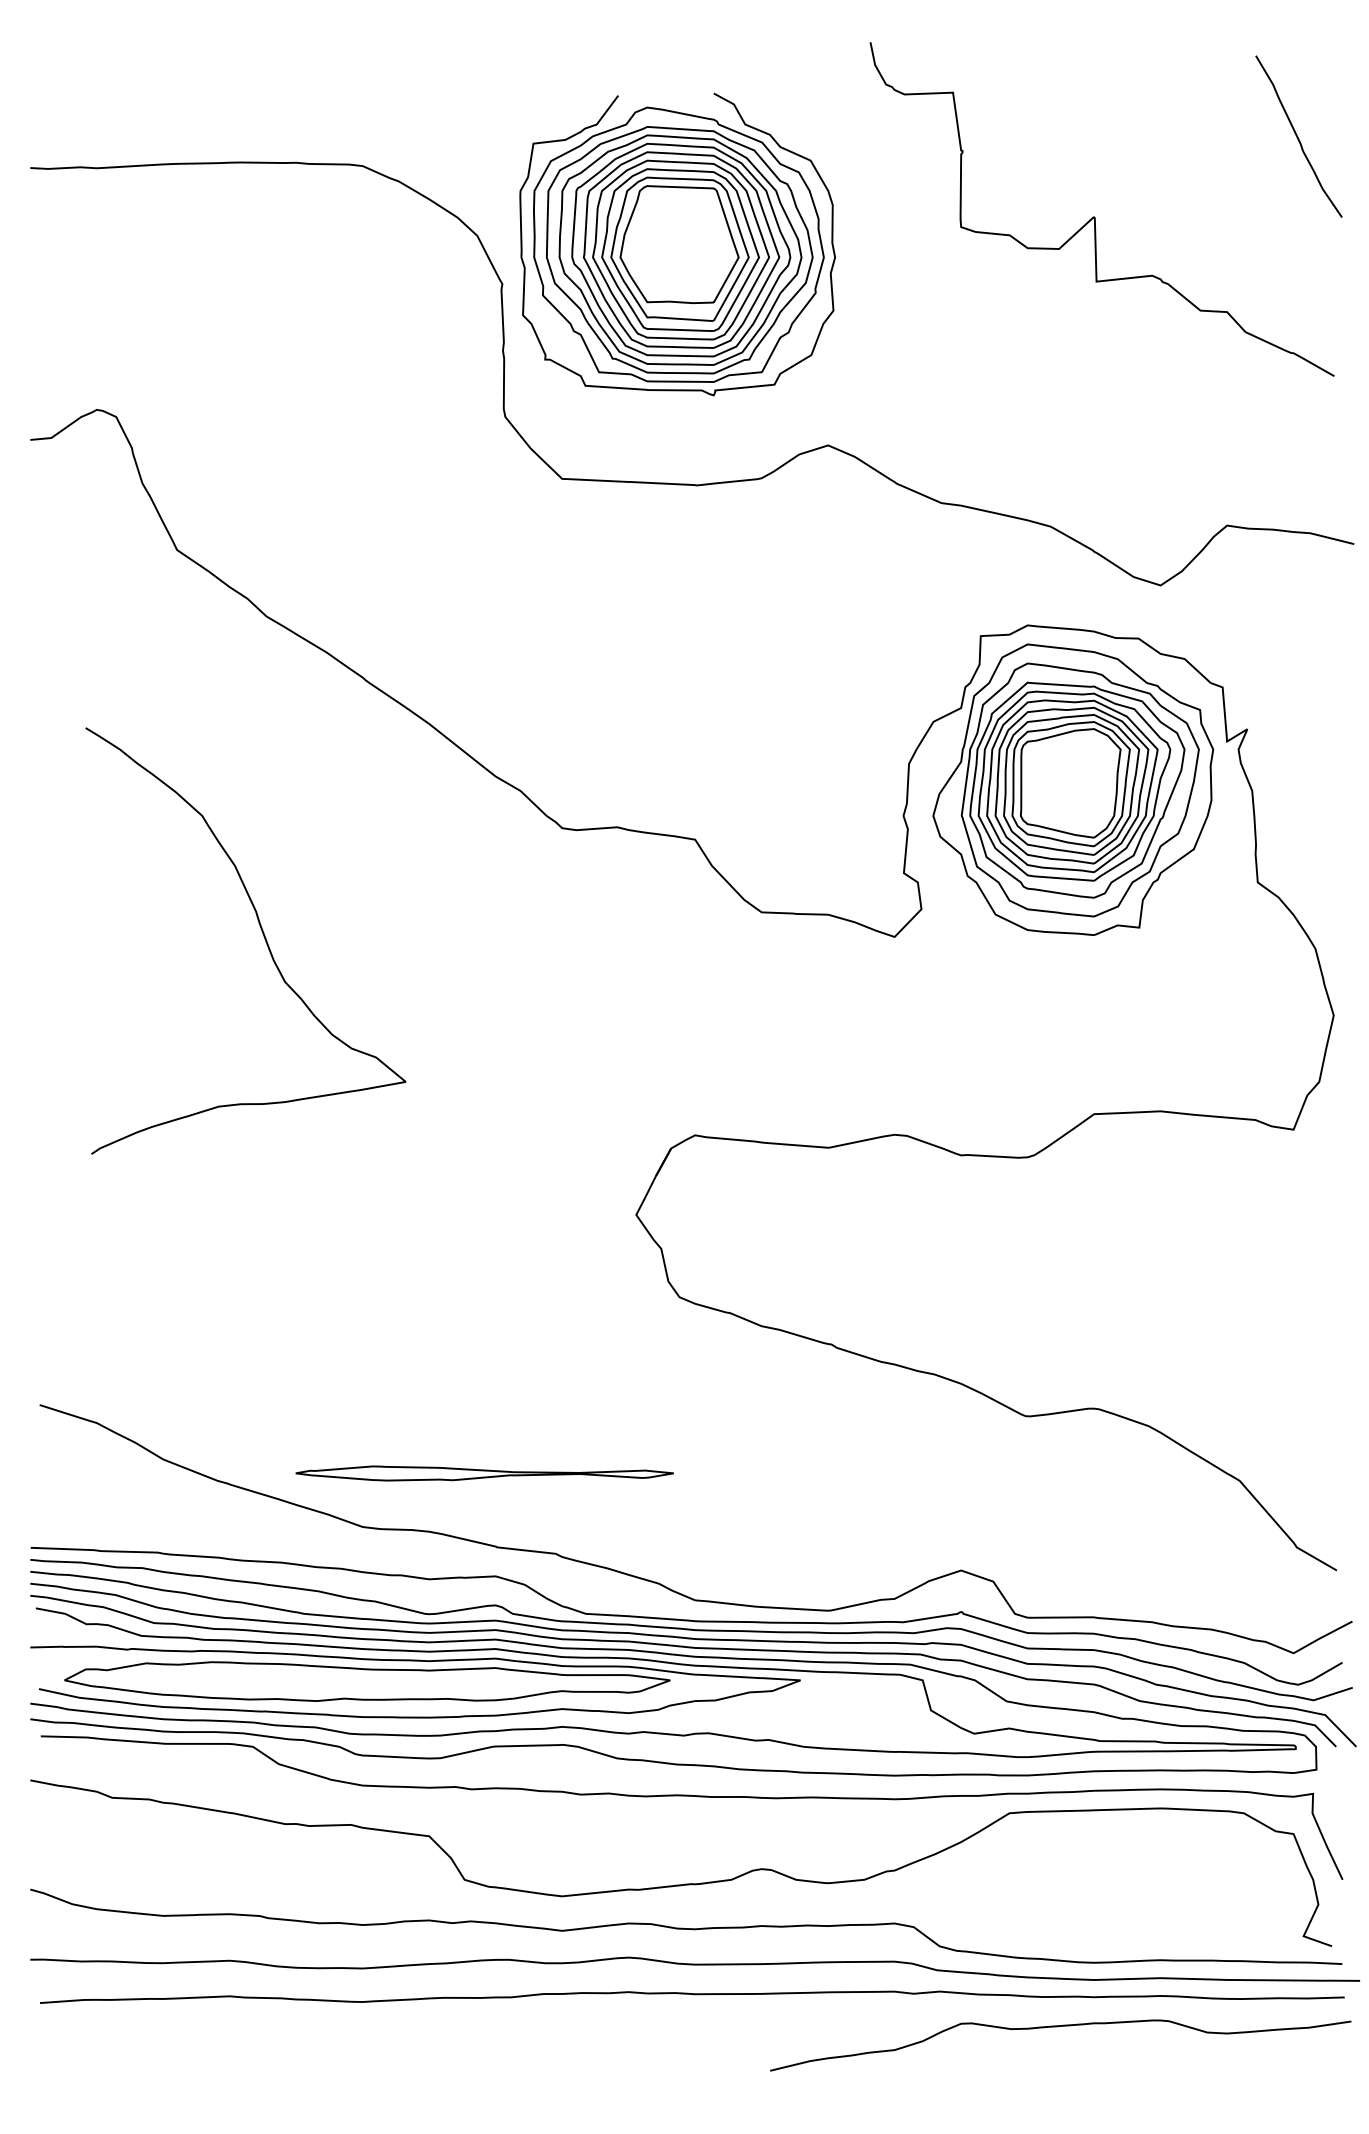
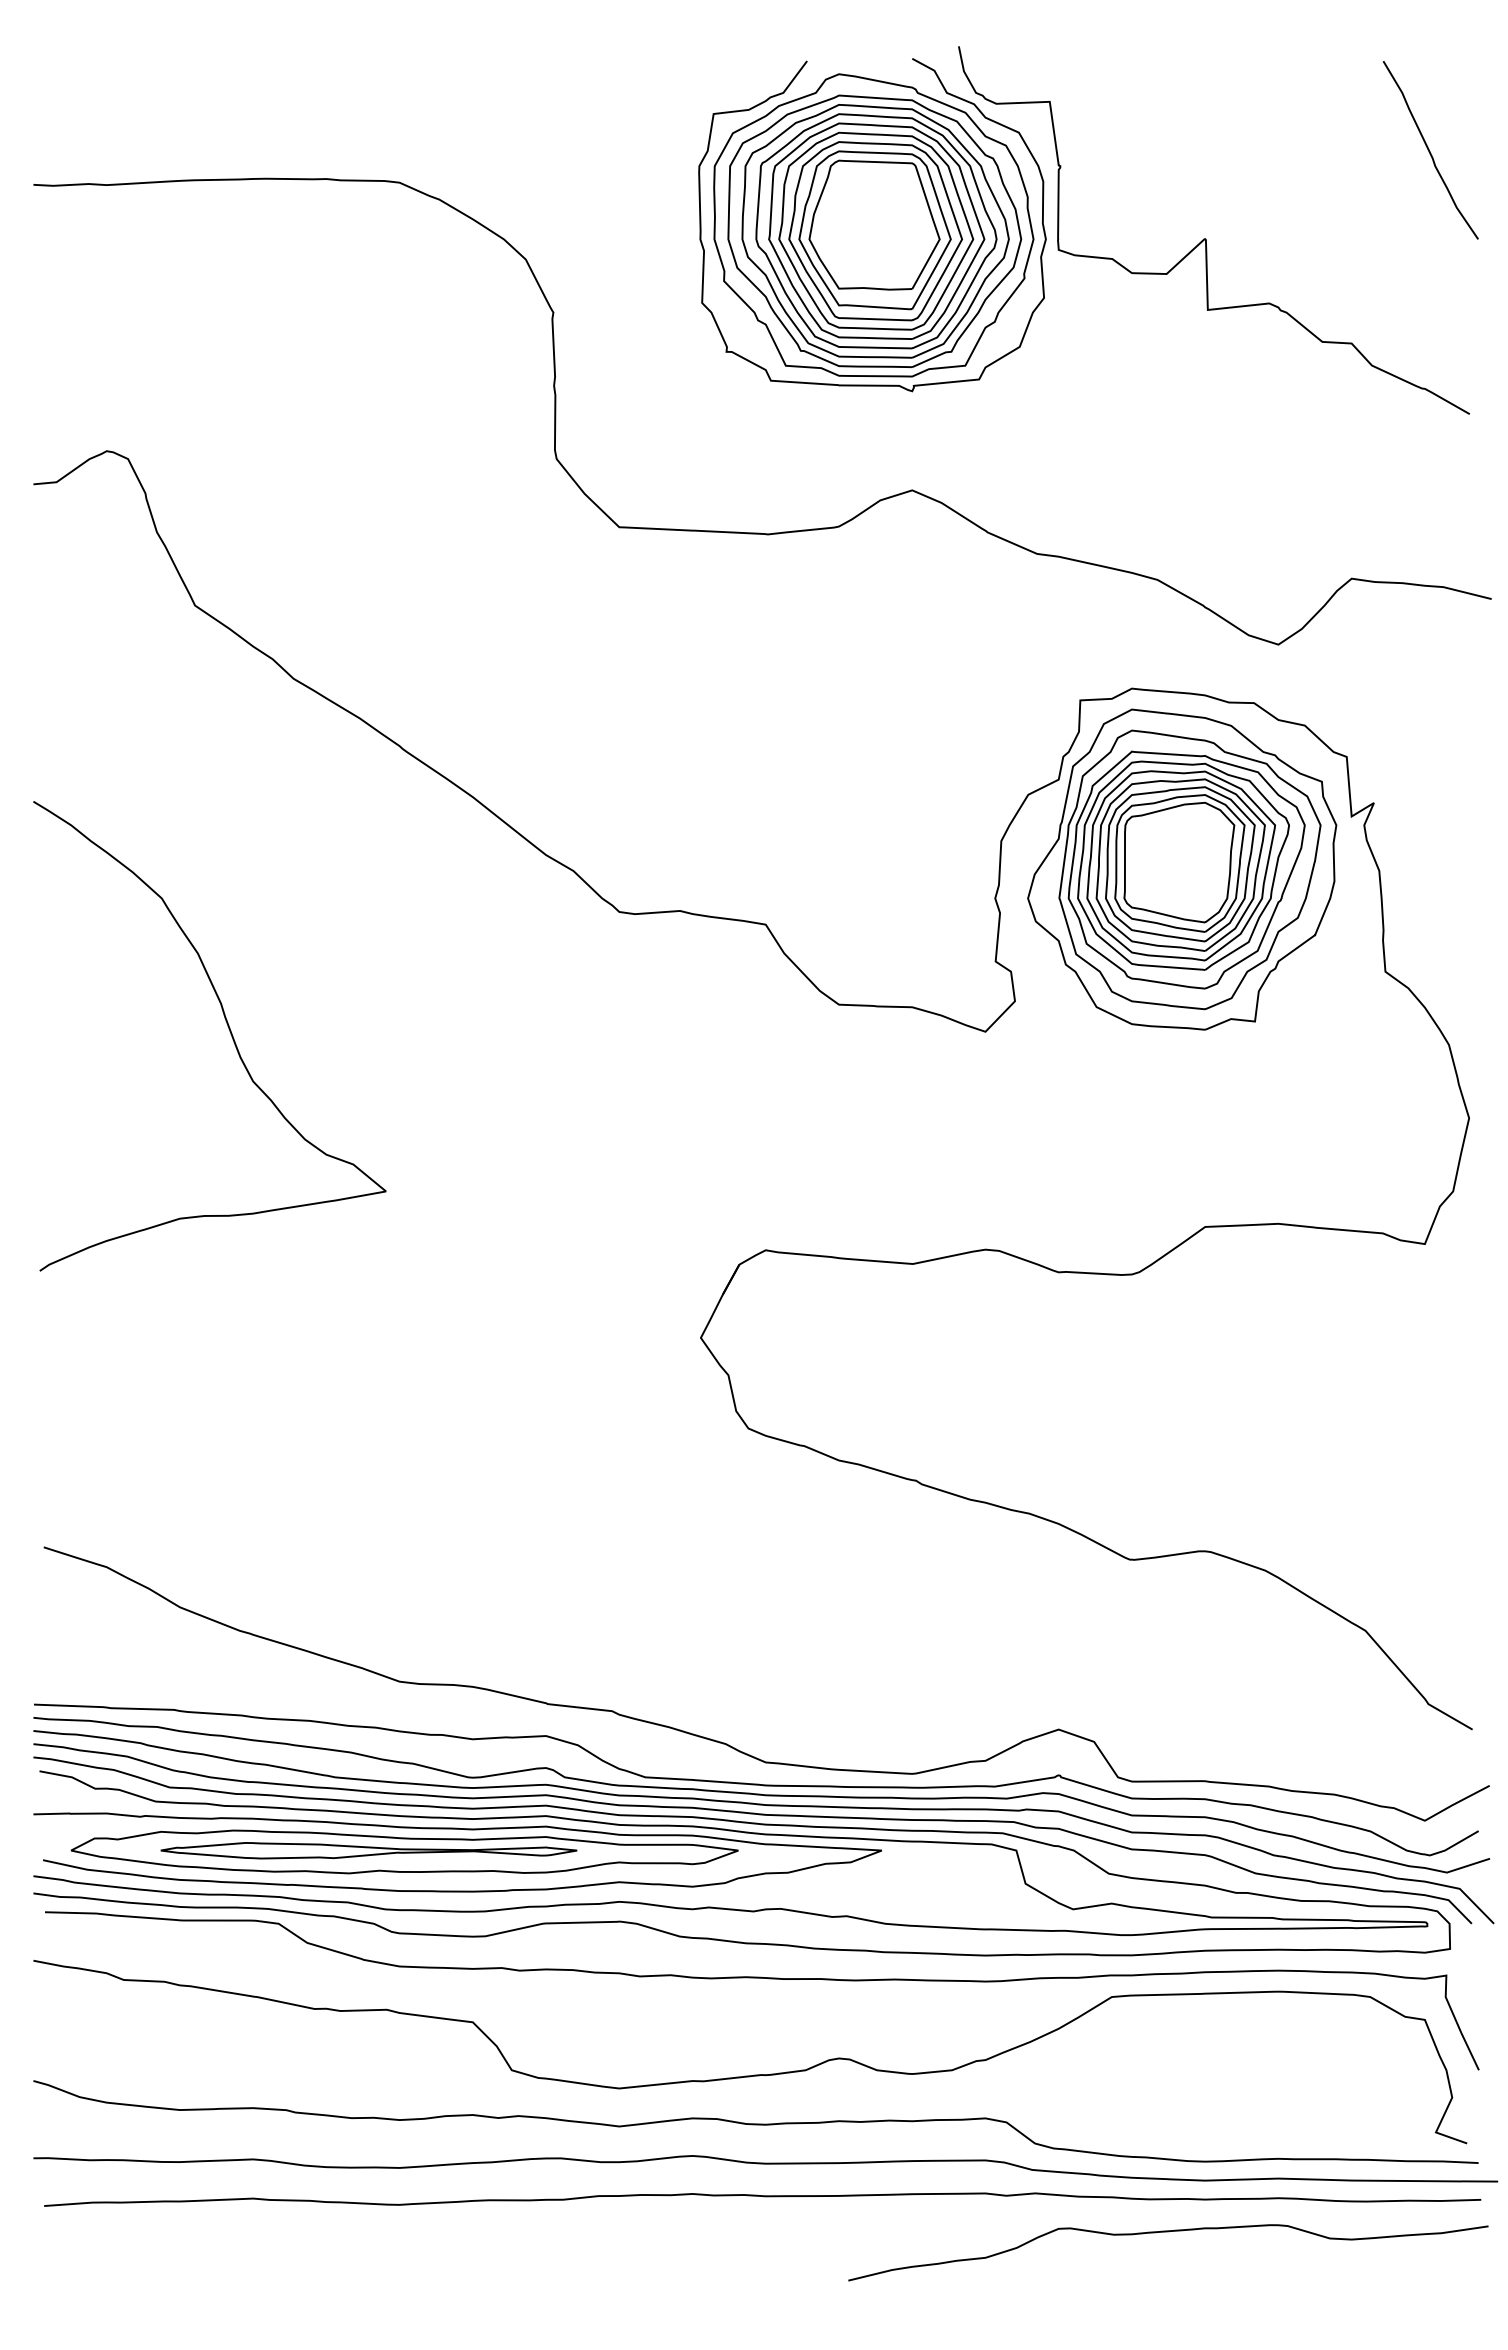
part: (677, 244) -> (872, 225), moved
curve: (262, 934) -> (228, 1029), moved
part: (484, 1473) -> (368, 1850), moved

